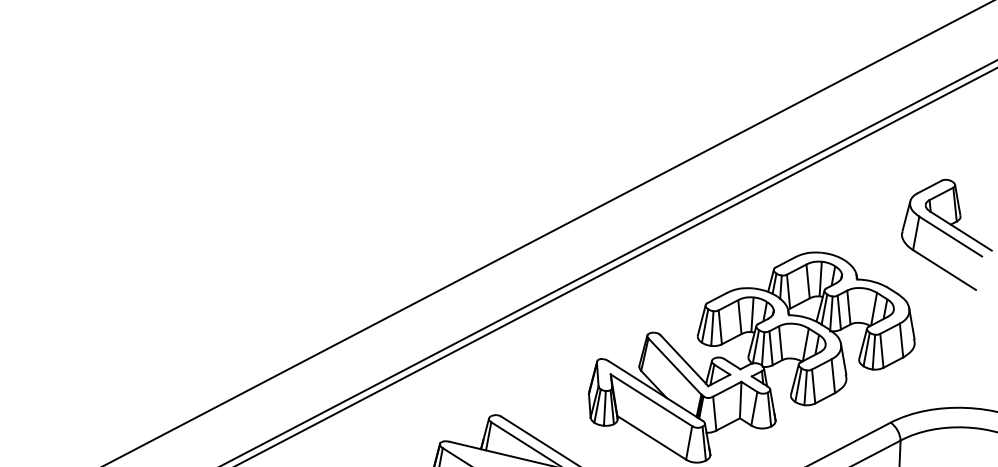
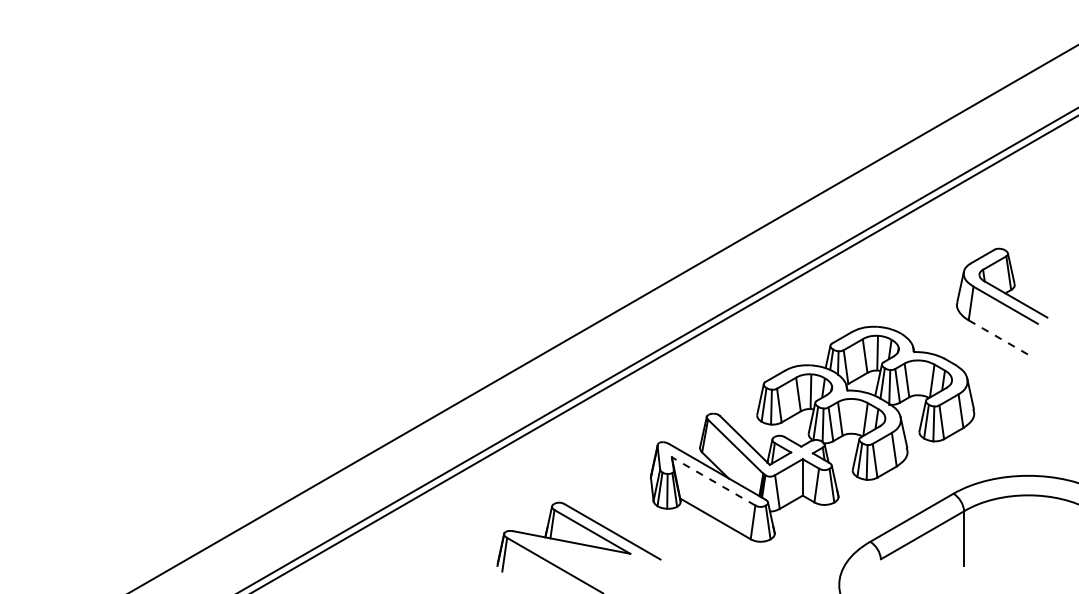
line: (945, 270) -> (1001, 339), solid -> dashed
line: (651, 400) -> (713, 481), solid -> dashed

